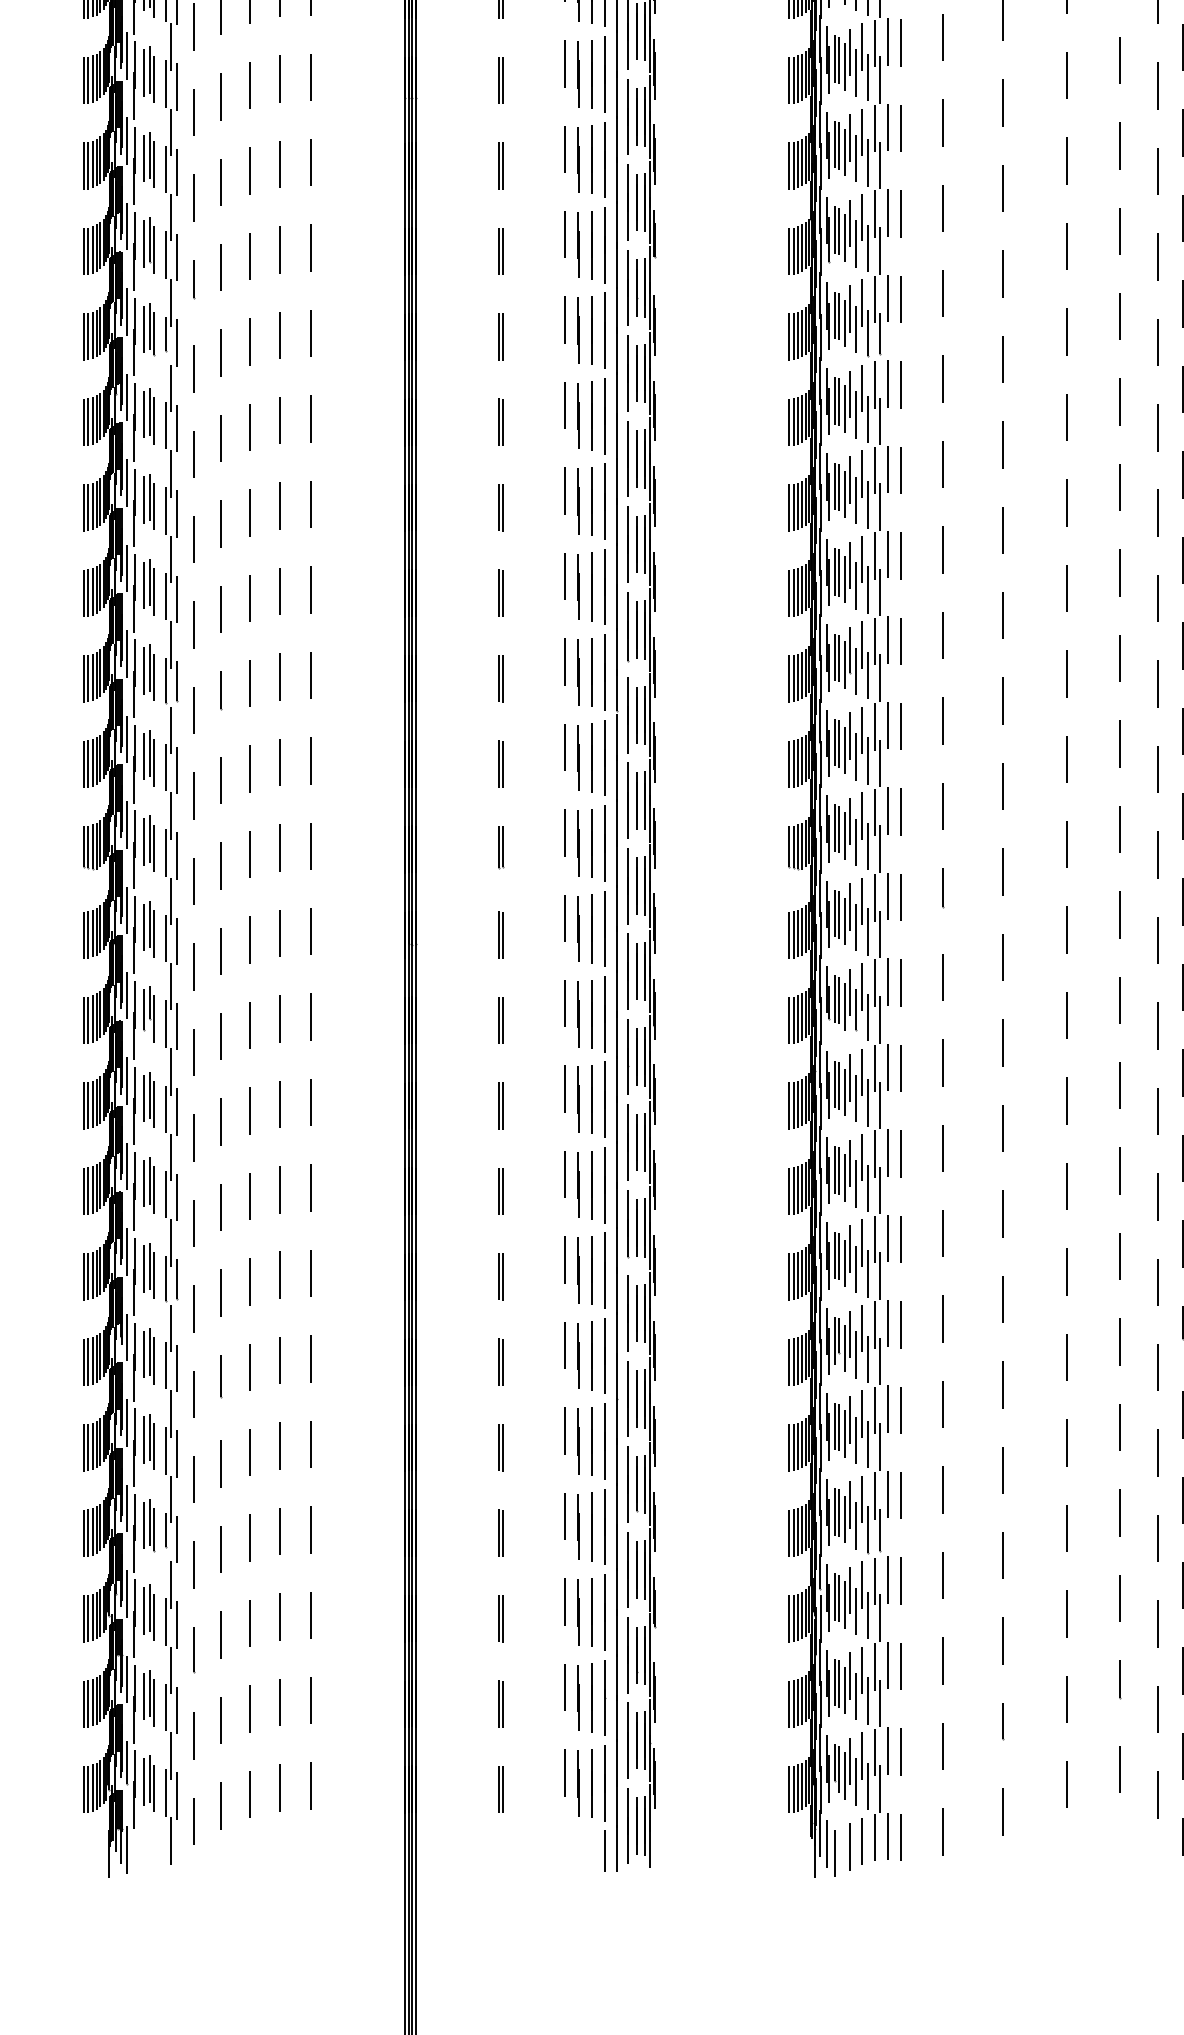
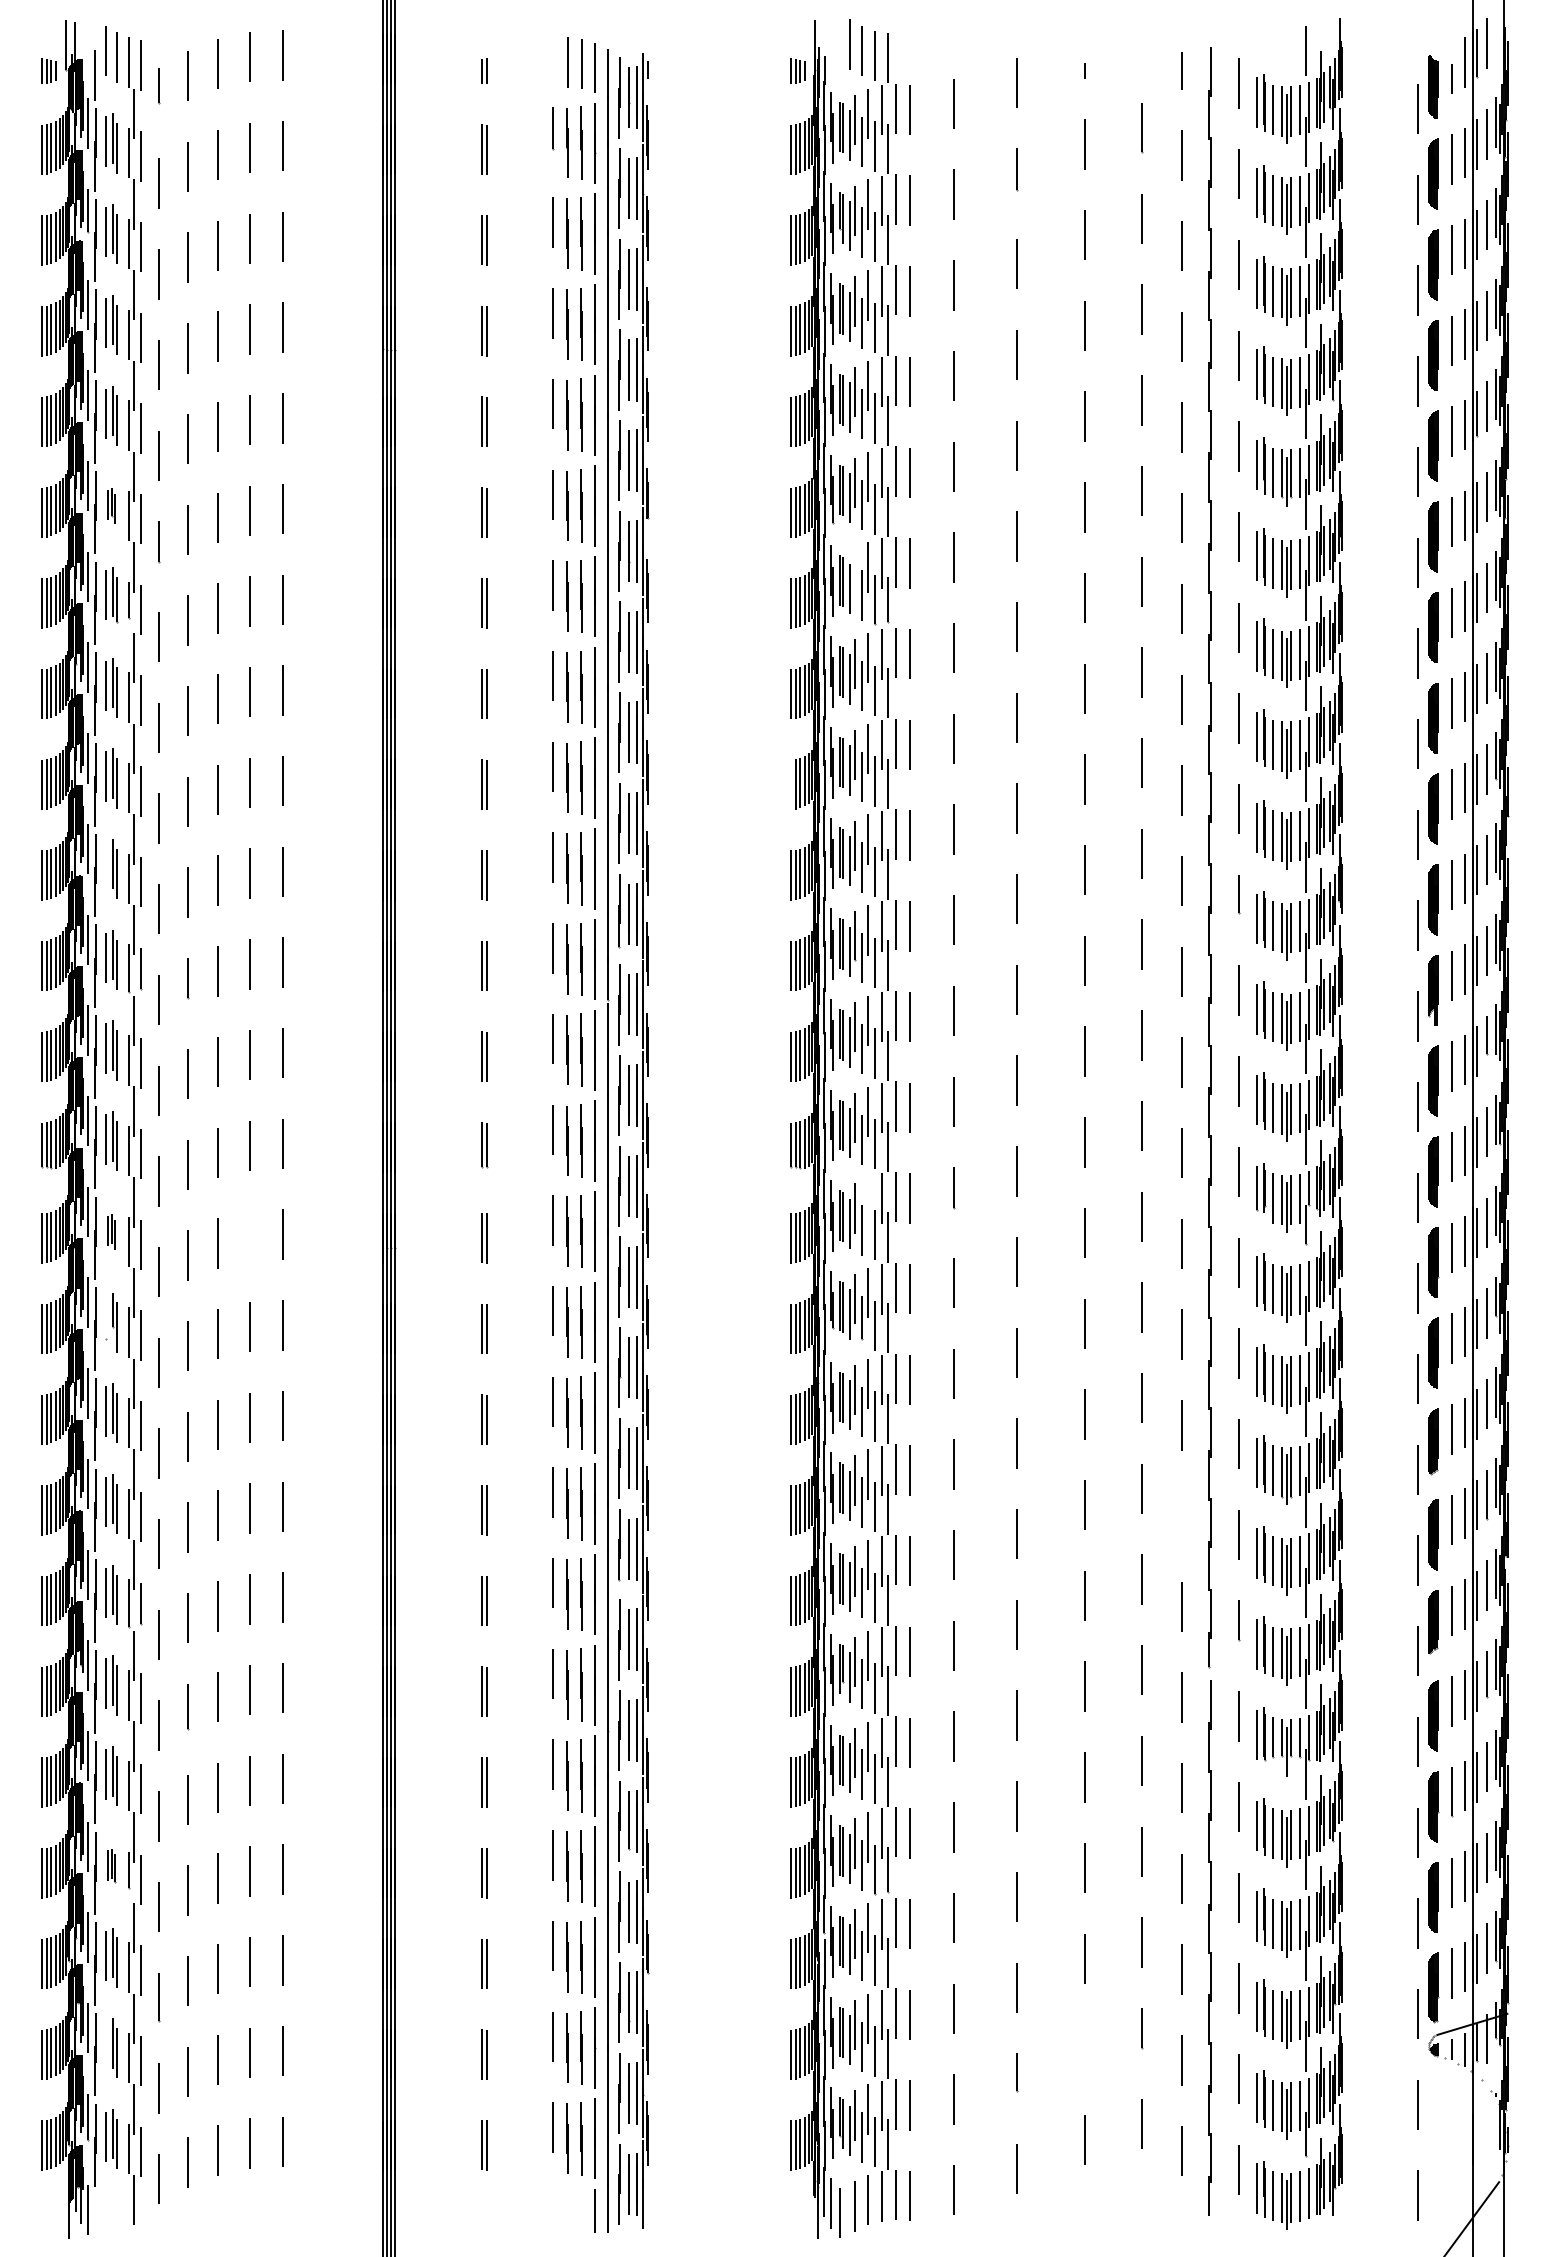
part: (149, 244) -> (111, 505), size x0.6
line: (849, 308) -> (854, 573), removed
line: (788, 507) -> (790, 784), removed
line: (143, 585) -> (105, 867), removed
line: (861, 901) -> (867, 1202), removed
part: (149, 928) -> (111, 1231), size x0.6
line: (280, 933) -> (250, 1236), removed
line: (143, 1009) -> (105, 1317), removed
line: (1157, 1196) -> (1181, 1515), removed
part: (149, 1525) -> (111, 1865), size x0.6
line: (143, 1696) -> (105, 2046), removed
line: (1066, 1699) -> (1085, 2049), removed

